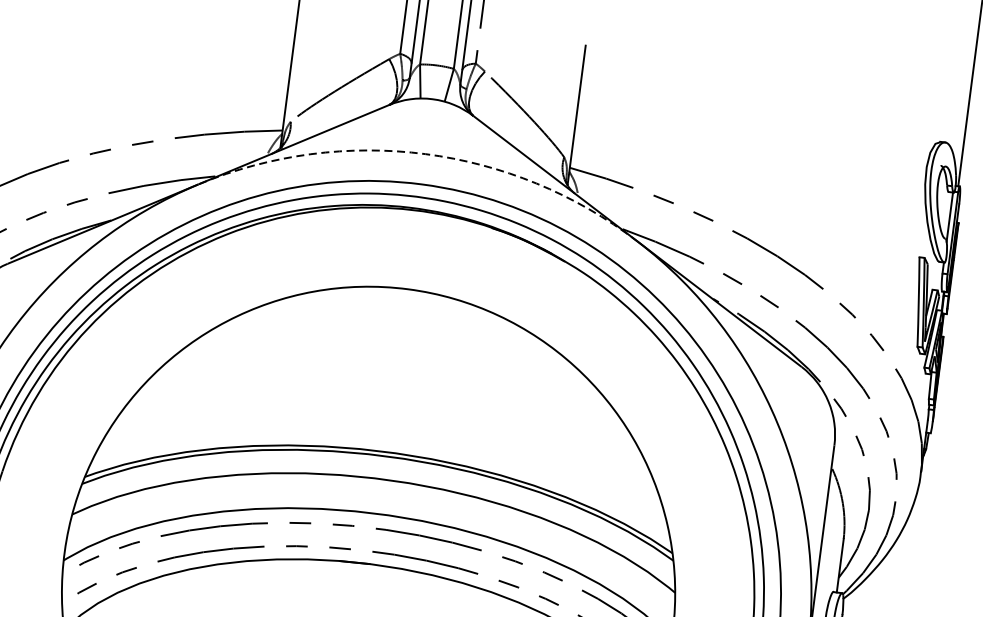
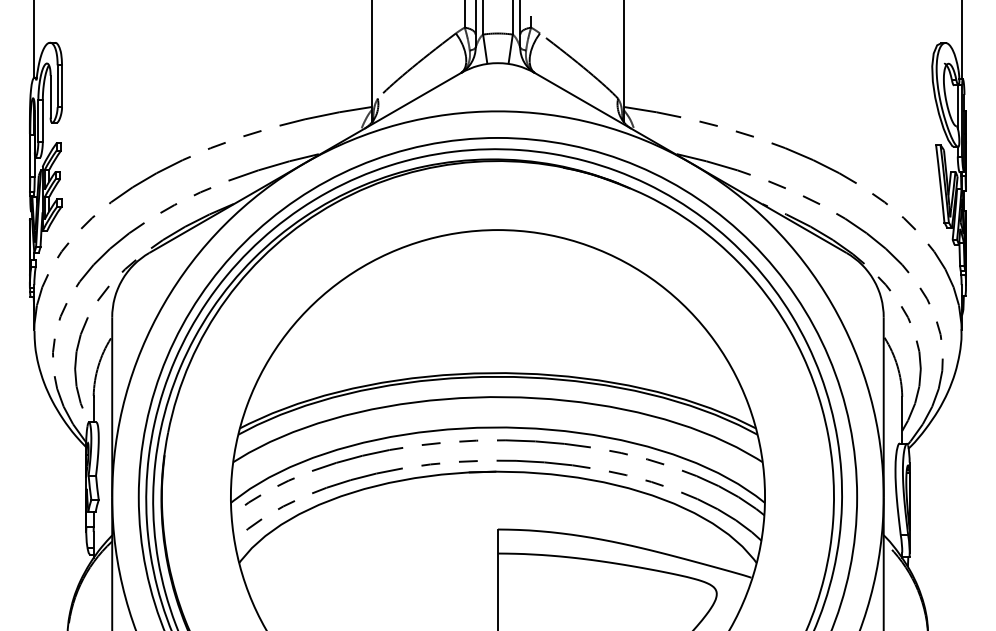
arc: (425, 154) -> (497, 111), dashed -> solid

